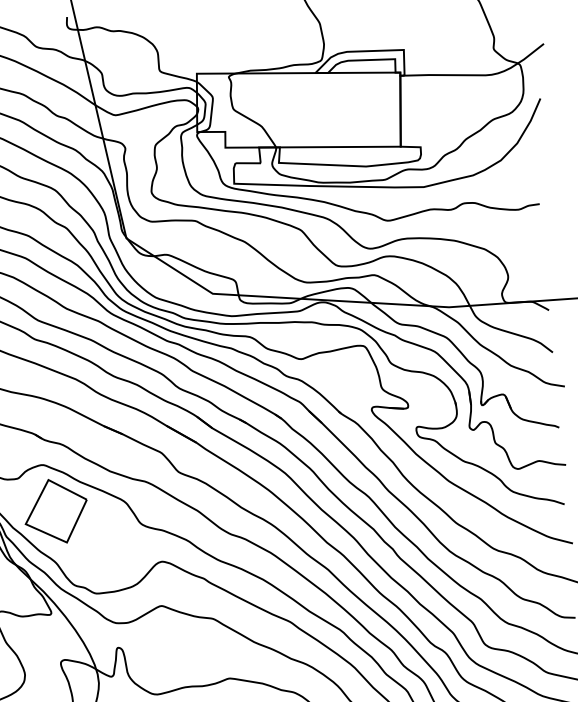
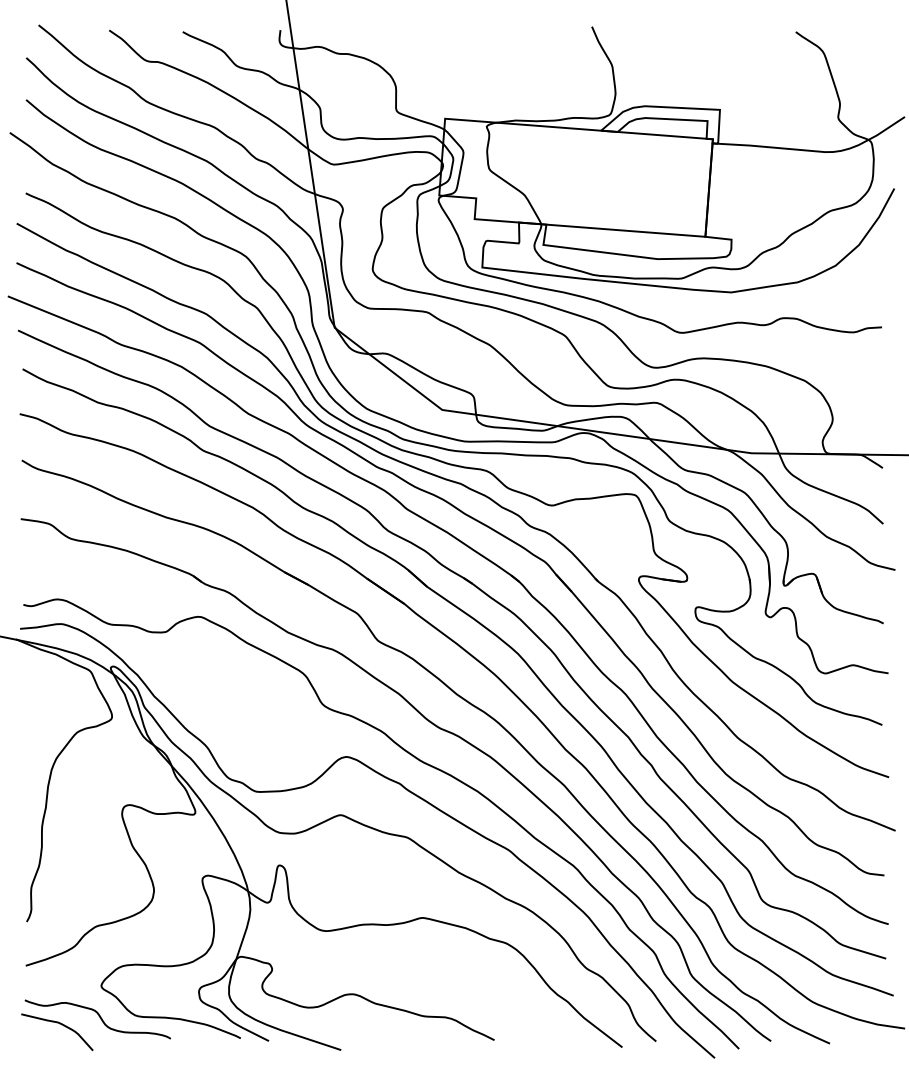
part: (56, 511) -> (212, 679), removed

